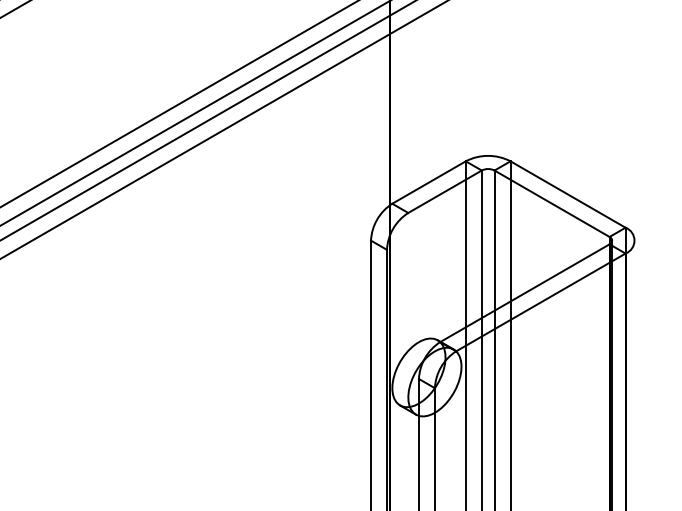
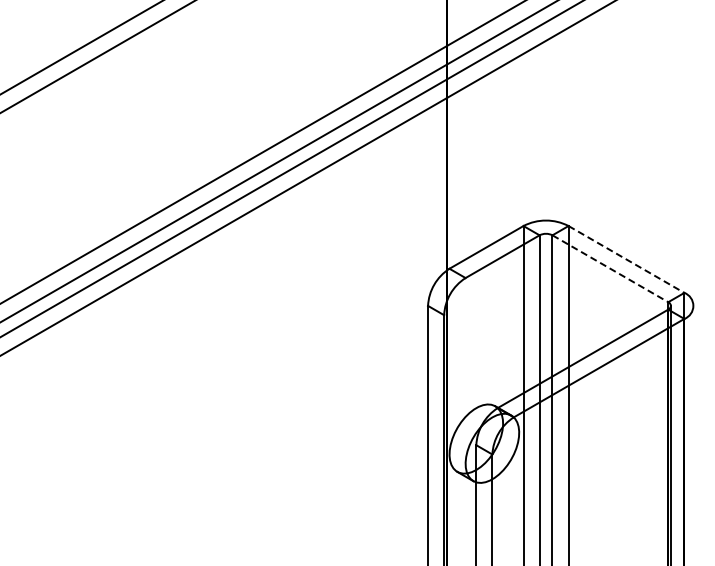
line: (568, 194) -> (626, 259), solid -> dashed
line: (552, 203) -> (610, 268), solid -> dashed

